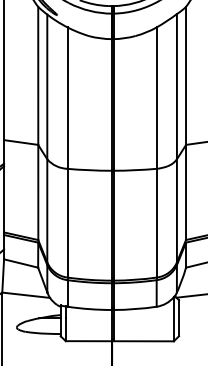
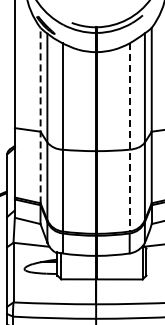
line: (38, 123) -> (40, 115), solid -> dashed
line: (156, 152) -> (129, 137), solid -> dashed

